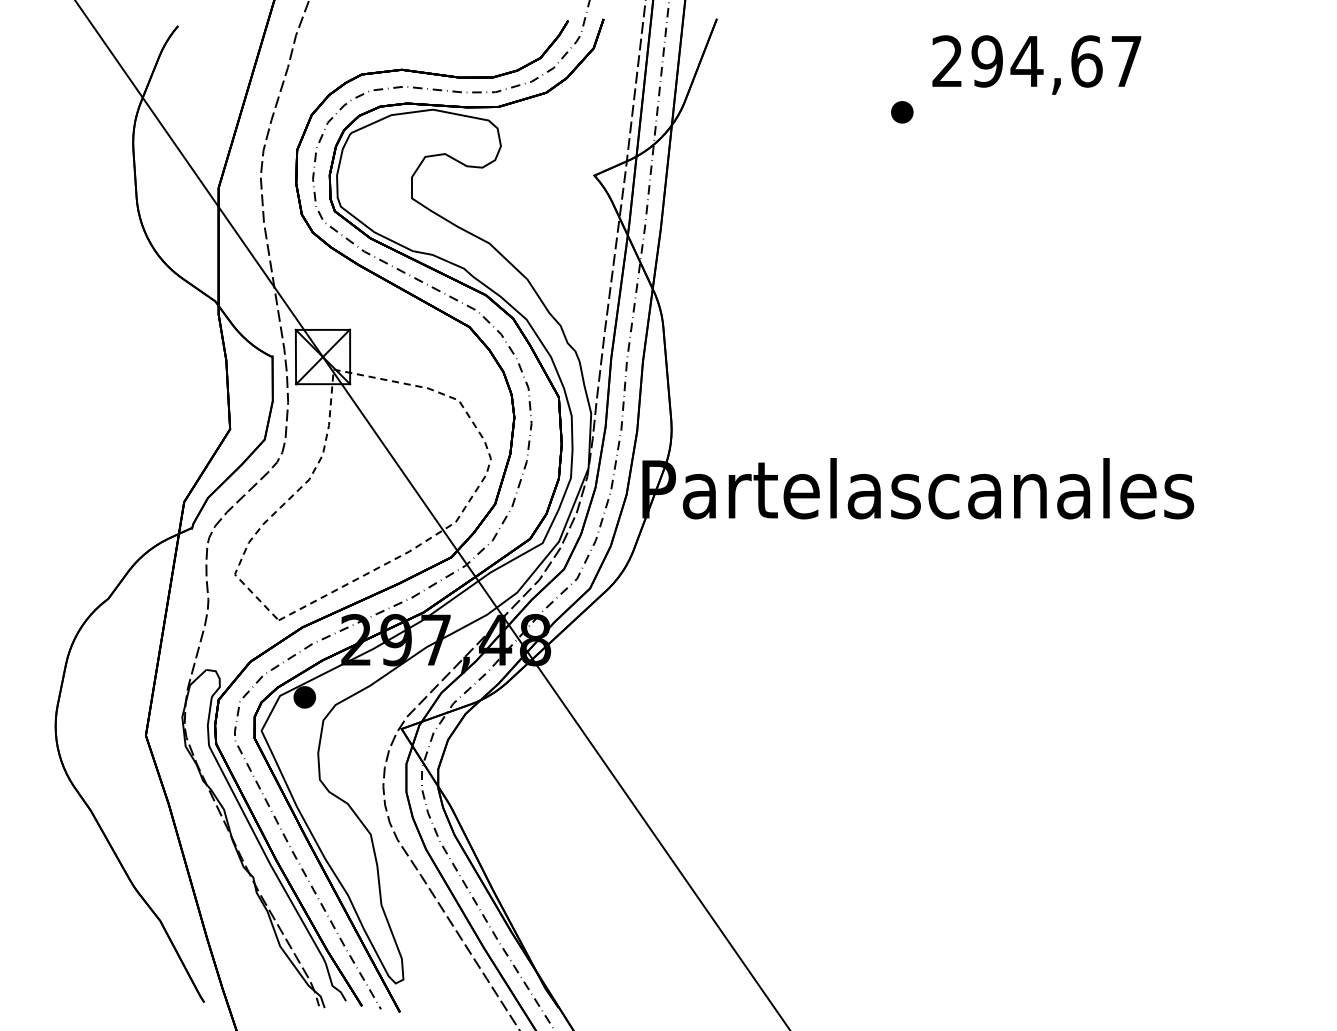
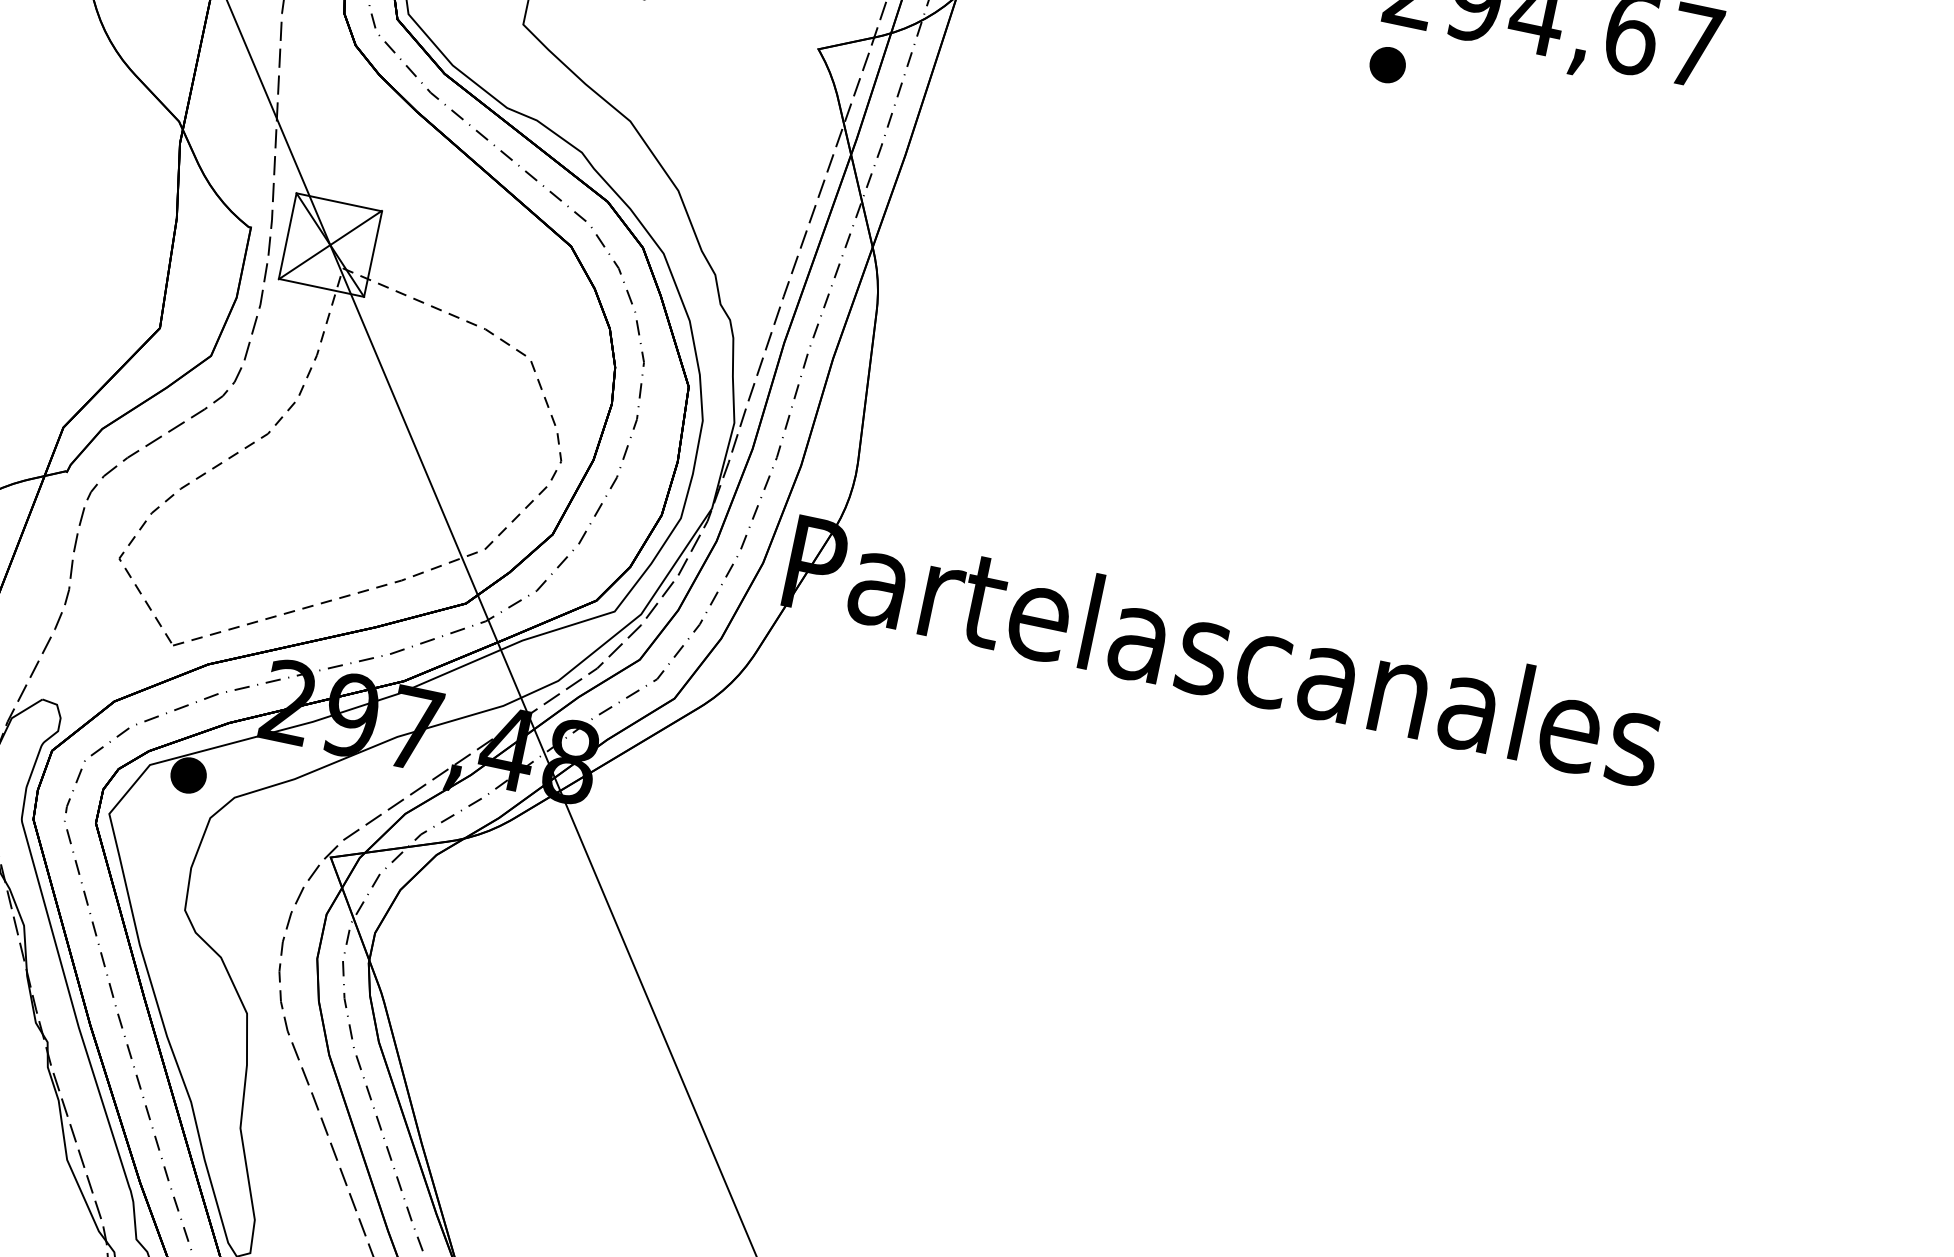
part: (902, 112) -> (1388, 65), moved

